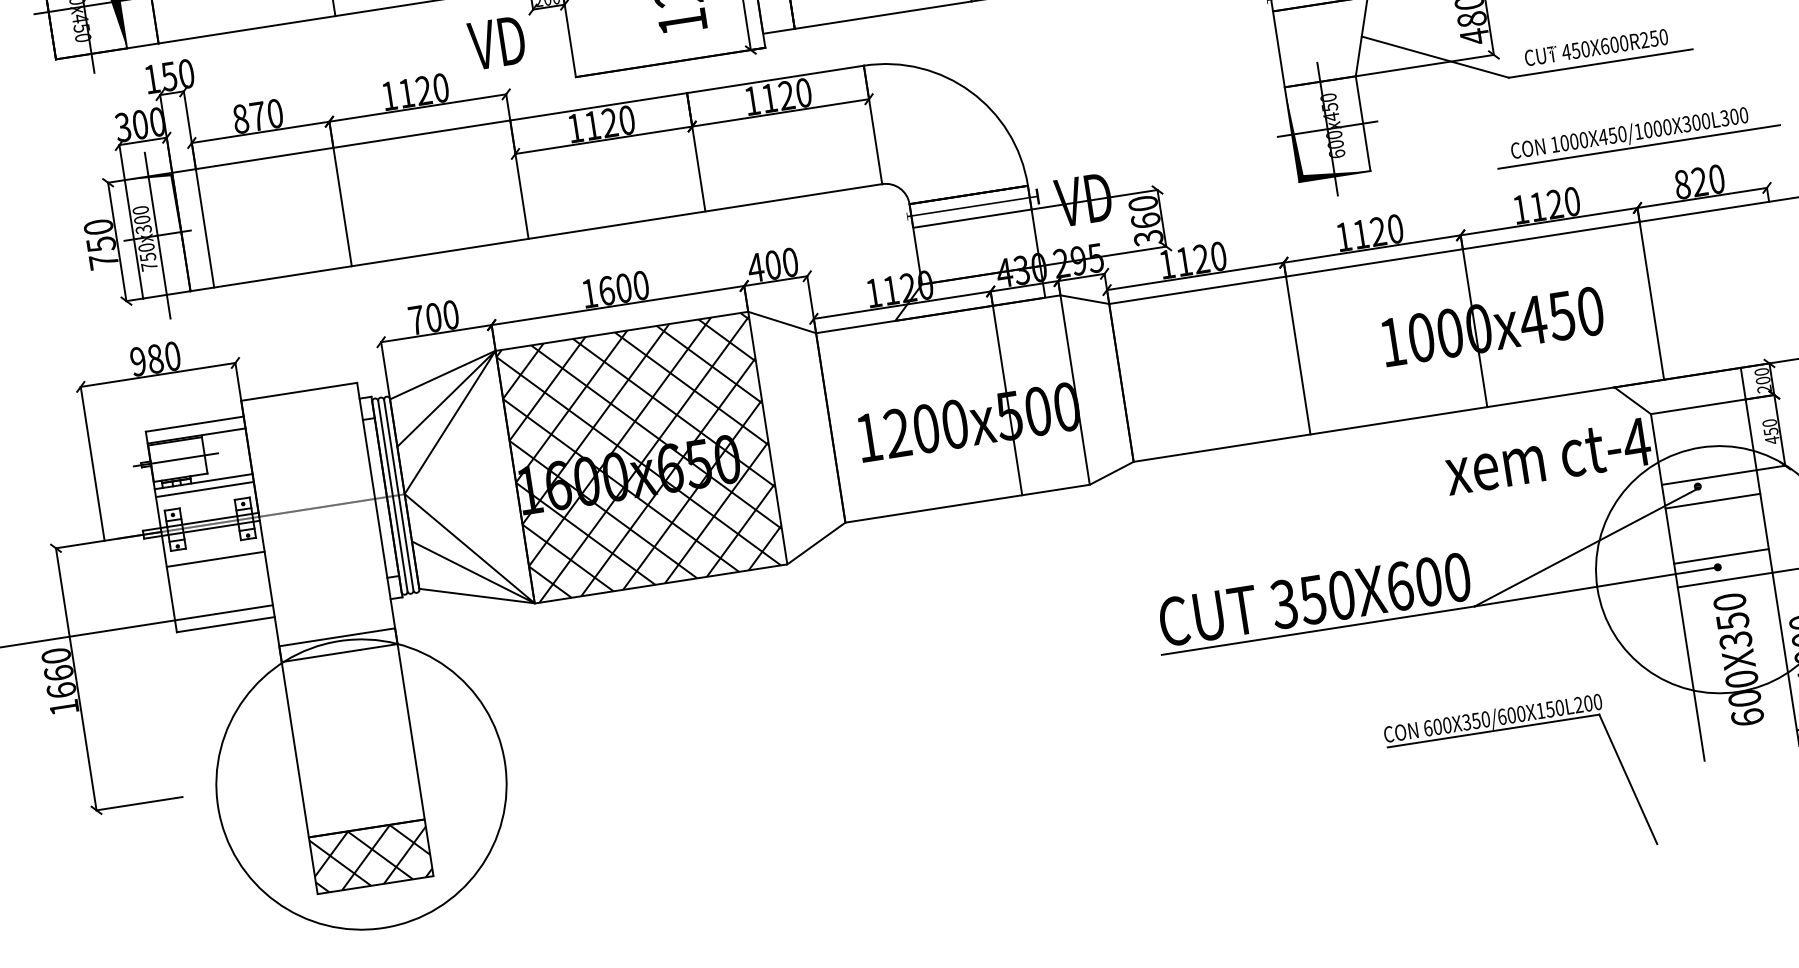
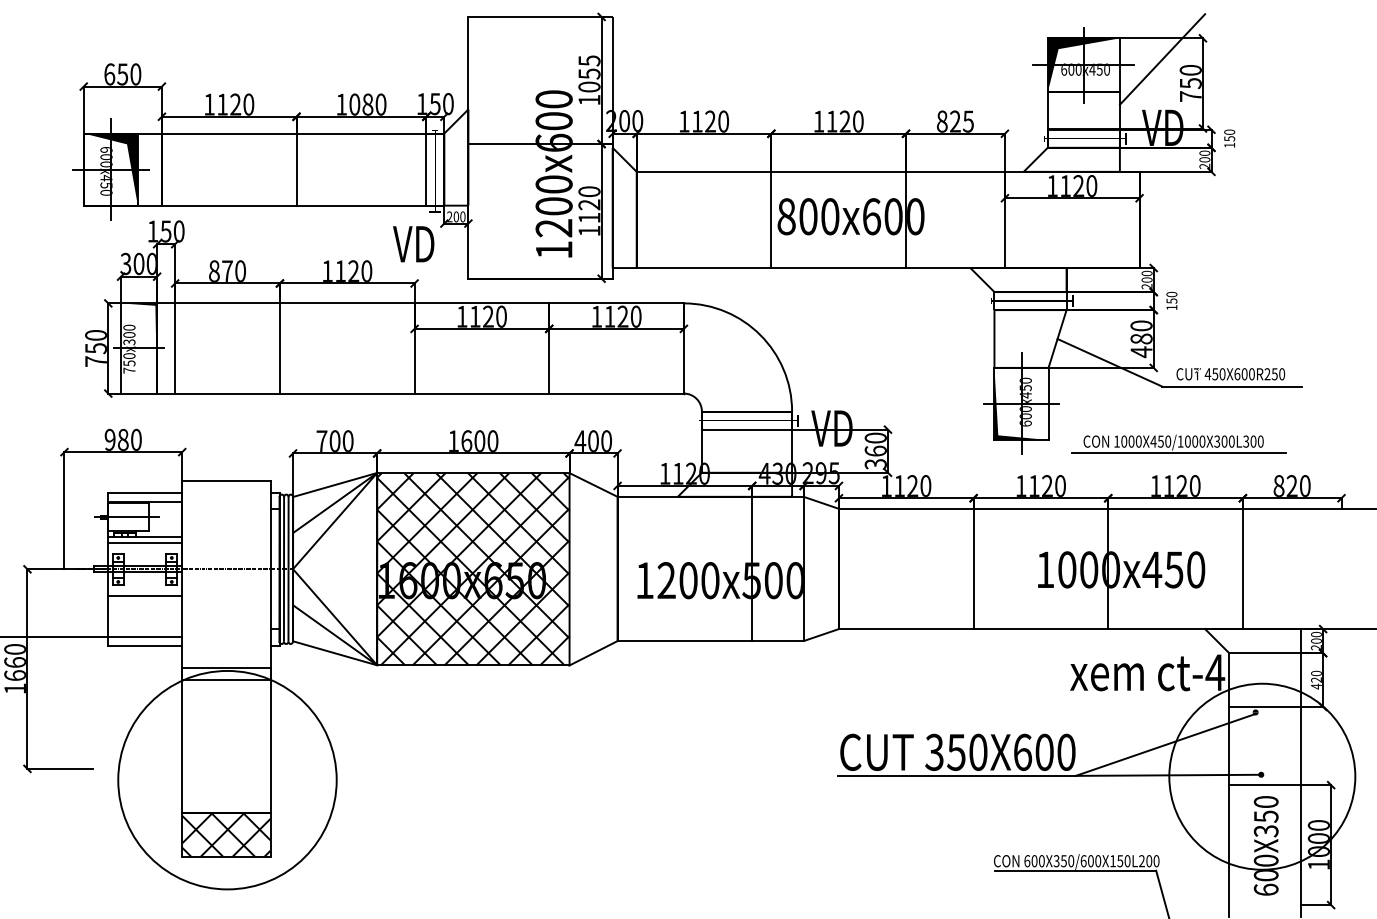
part: (1636, 134) -> (1178, 443), moved
line: (158, 235) -> (139, 348), removed
text: (1770, 430) -> (1316, 679), 450 -> 420
line: (1713, 501) -> (1265, 725), removed
line: (1721, 556) -> (1265, 767), removed

